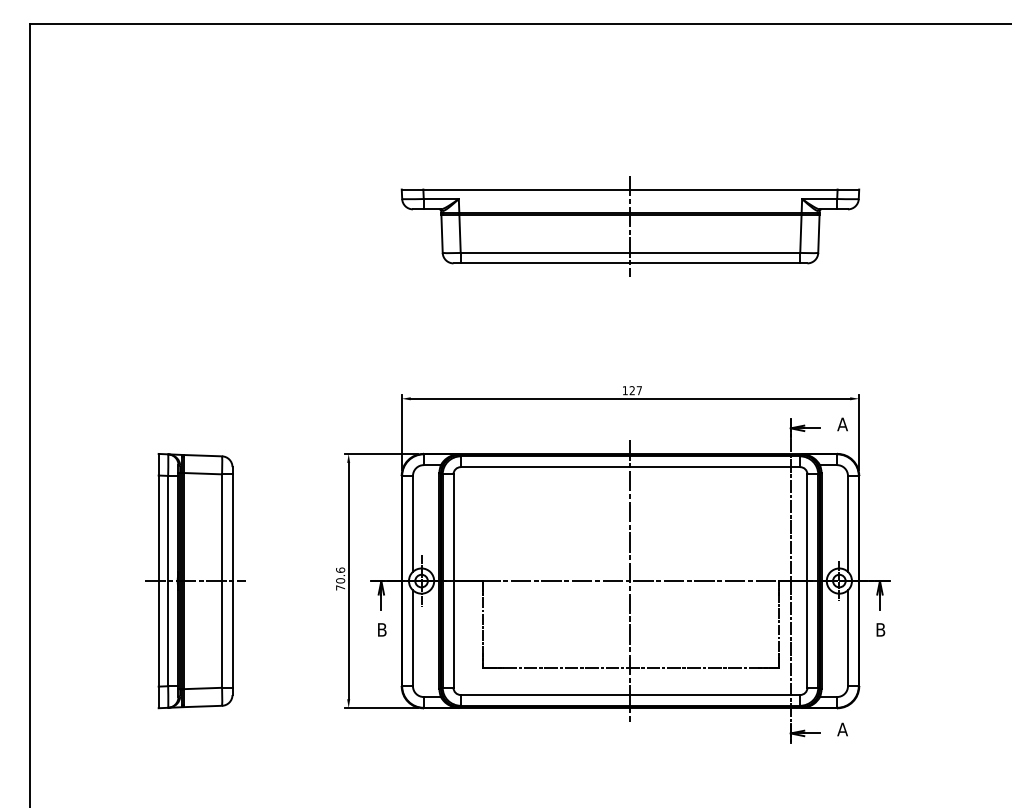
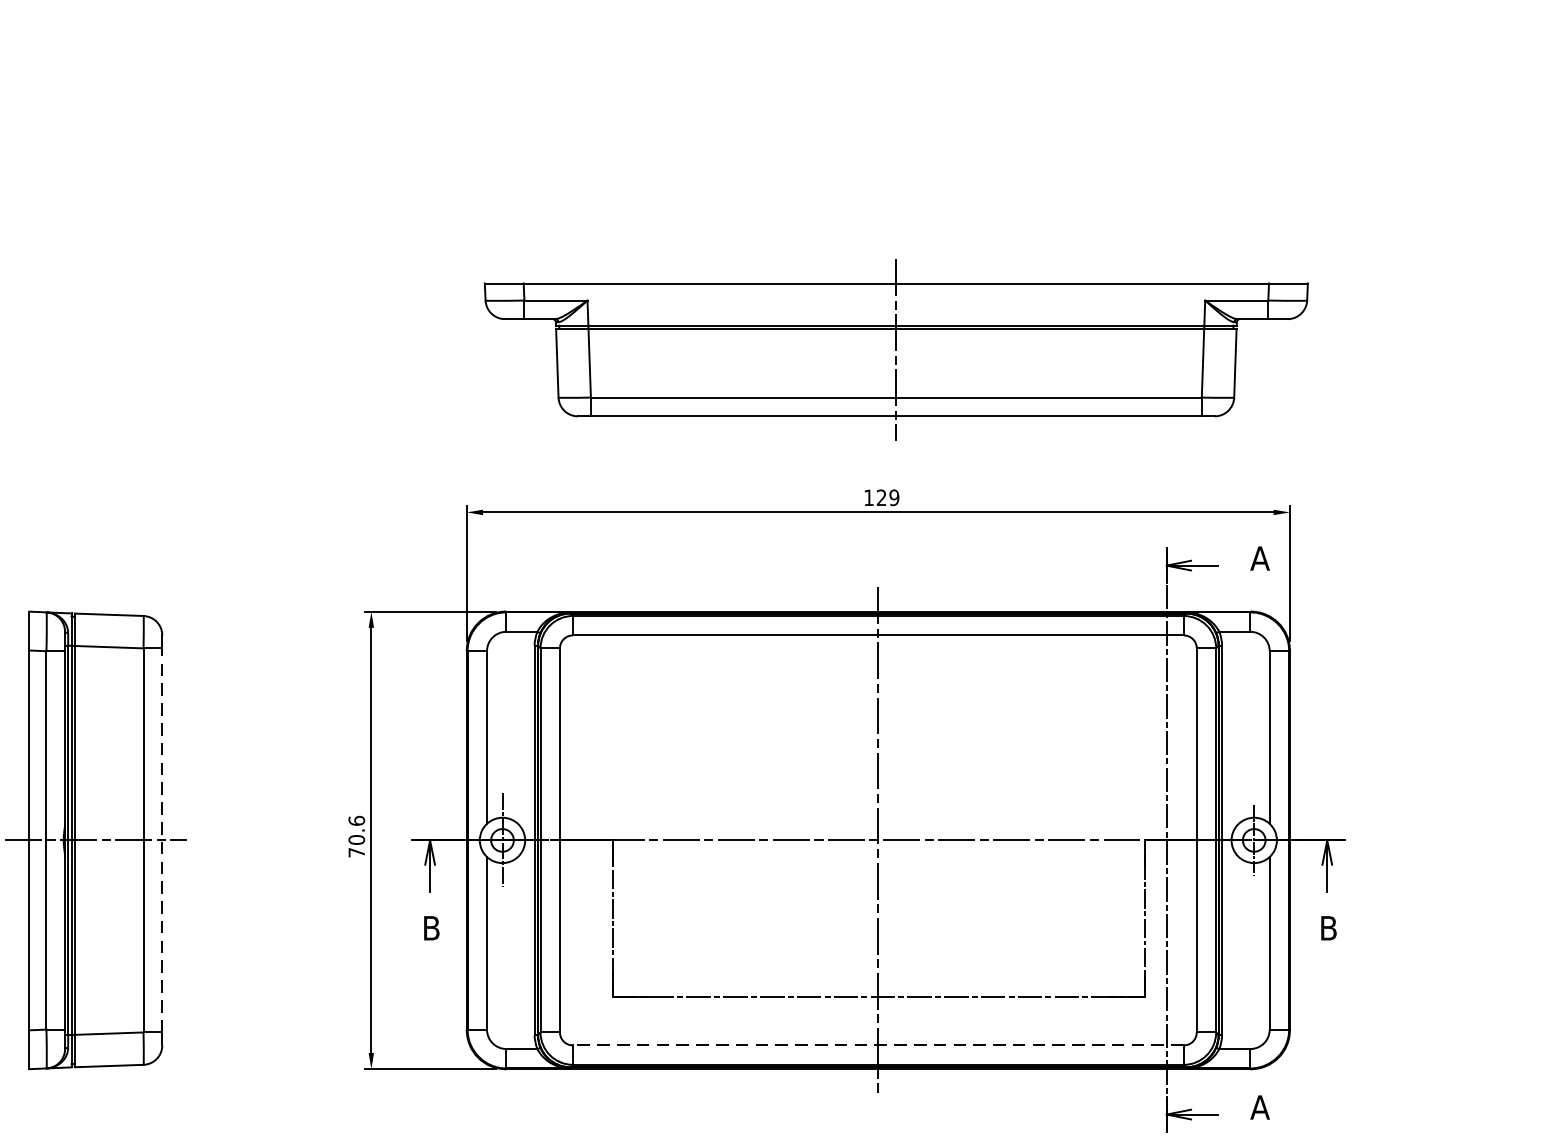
part: (630, 226) -> (896, 349), moved
text: (639, 390) -> (894, 497), 127 -> 129
line: (232, 581) -> (162, 841), solid -> dashed
line: (630, 695) -> (878, 1046), solid -> dashed

